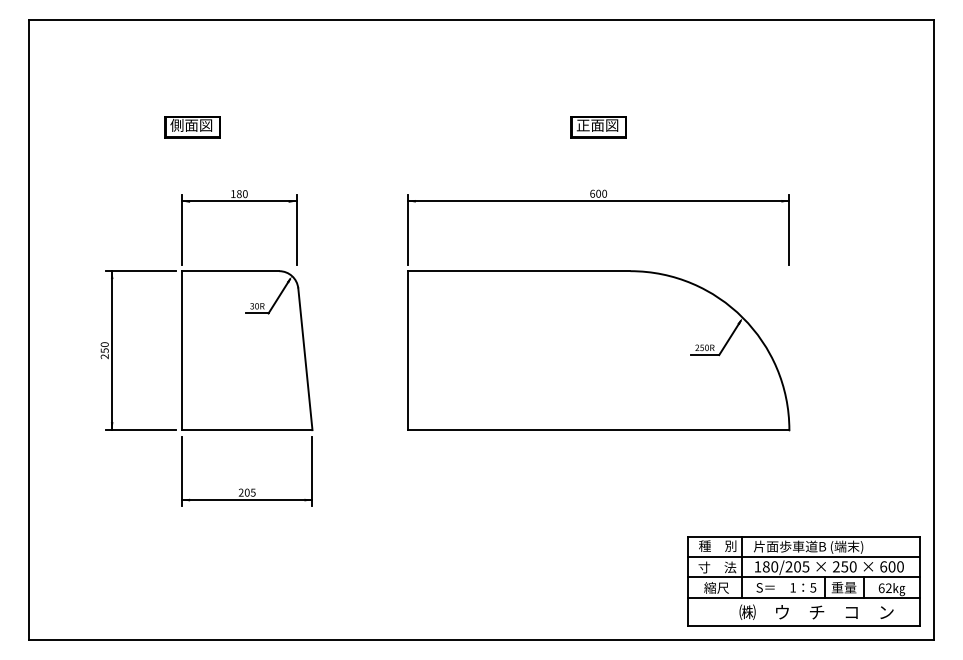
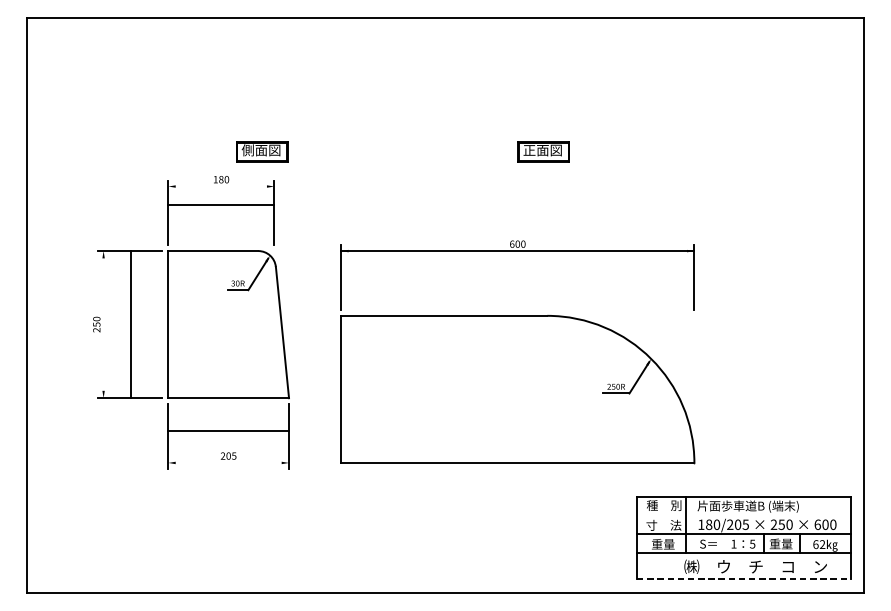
part: (192, 127) -> (262, 152), moved
part: (598, 127) -> (543, 152), moved
line: (239, 201) -> (221, 205), moved
part: (598, 310) -> (517, 352), moved
line: (112, 350) -> (131, 324), moved
line: (247, 500) -> (228, 430), moved
line: (803, 556) -> (743, 515), removed
text: (716, 587) -> (663, 543), 縮尺 -> 重量
line: (804, 625) -> (744, 579), solid -> dashed

